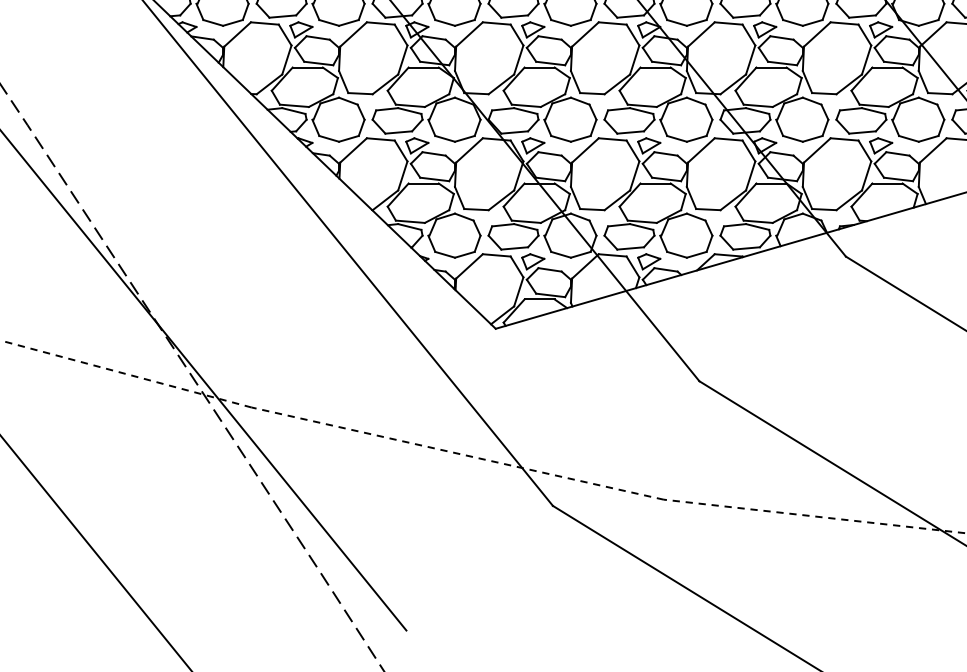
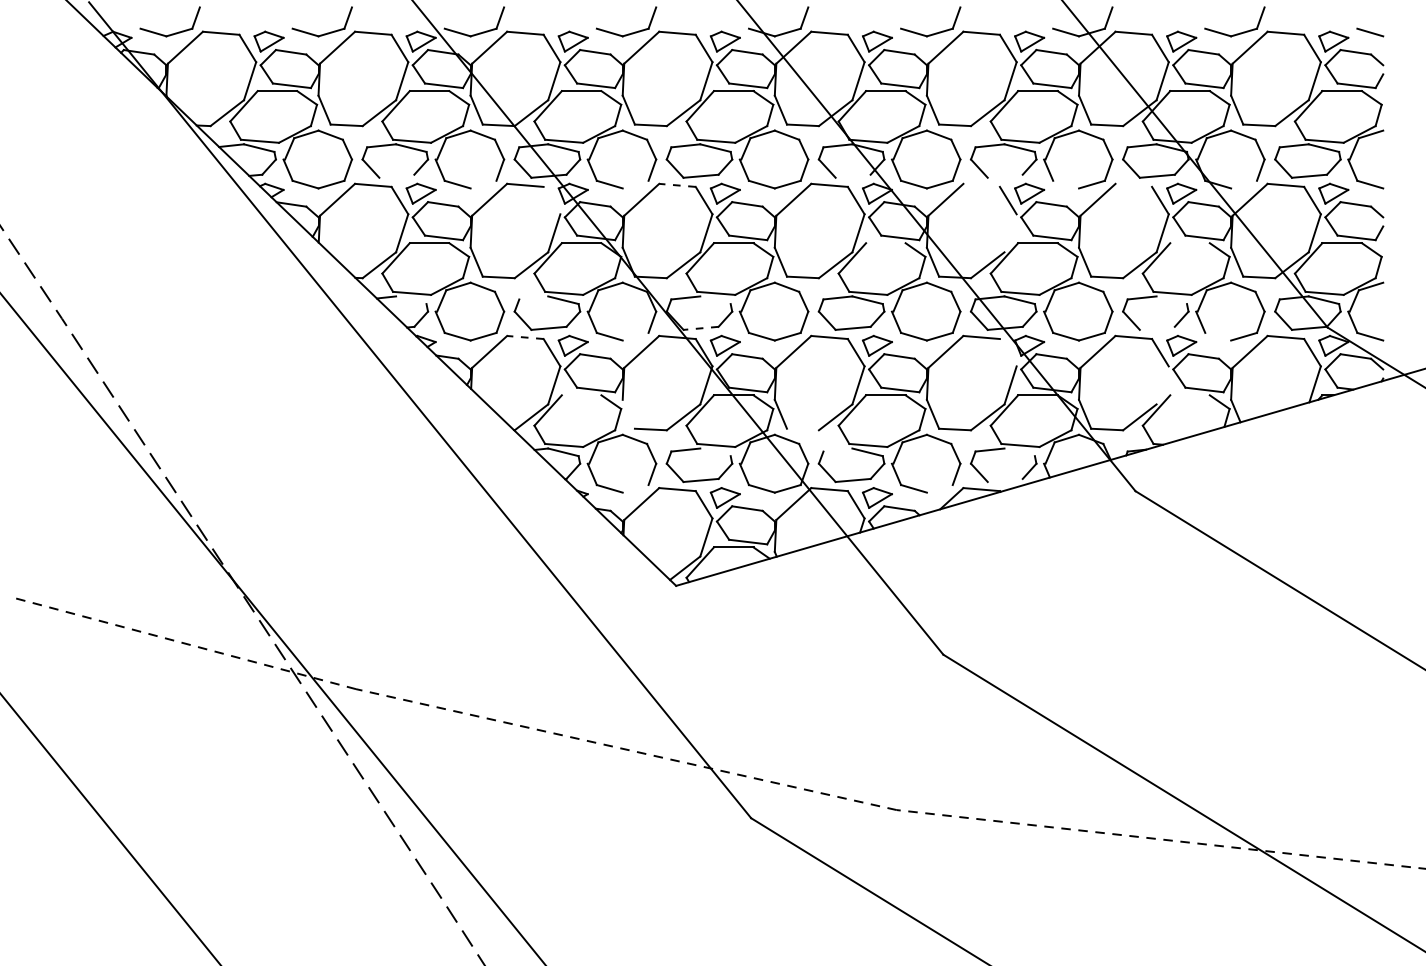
line: (282, 15) -> (396, 175), removed
line: (630, 15) -> (852, 175), removed
line: (746, 15) -> (1004, 175), removed
line: (348, 22) -> (483, 184), removed
line: (464, 22) -> (635, 184), removed
line: (728, 22) -> (981, 184), removed
line: (793, 22) -> (1066, 184), removed
line: (844, 22) -> (1133, 184), removed
line: (928, 22) -> (1243, 184), removed
line: (496, 23) -> (676, 185), solid -> dashed
line: (400, 35) -> (551, 200), removed
line: (750, 60) -> (1010, 233), removed
line: (655, 67) -> (885, 243), removed
line: (887, 67) -> (1189, 243), removed
line: (386, 108) -> (533, 297), removed
line: (293, 111) -> (411, 300), removed
line: (525, 111) -> (715, 300), removed
line: (873, 111) -> (1171, 300), removed
line: (861, 131) -> (1156, 327), removed
line: (515, 132) -> (701, 328), solid -> dashed
line: (464, 138) -> (635, 336), removed
line: (909, 138) -> (1218, 336), removed
line: (380, 139) -> (524, 337), solid -> dashed
line: (748, 150) -> (1007, 352), removed
line: (866, 176) -> (1162, 385), removed
line: (423, 183) -> (581, 395), removed
line: (887, 183) -> (1189, 395), removed
line: (459, 197) -> (628, 413), removed
line: (592, 209) -> (802, 429), removed
line: (618, 224) -> (837, 449), removed
line: (525, 227) -> (715, 452), removed
line: (757, 227) -> (1019, 452), removed
line: (746, 247) -> (1004, 479), removed
line: (464, 254) -> (635, 488), removed
line: (696, 254) -> (939, 488), removed

